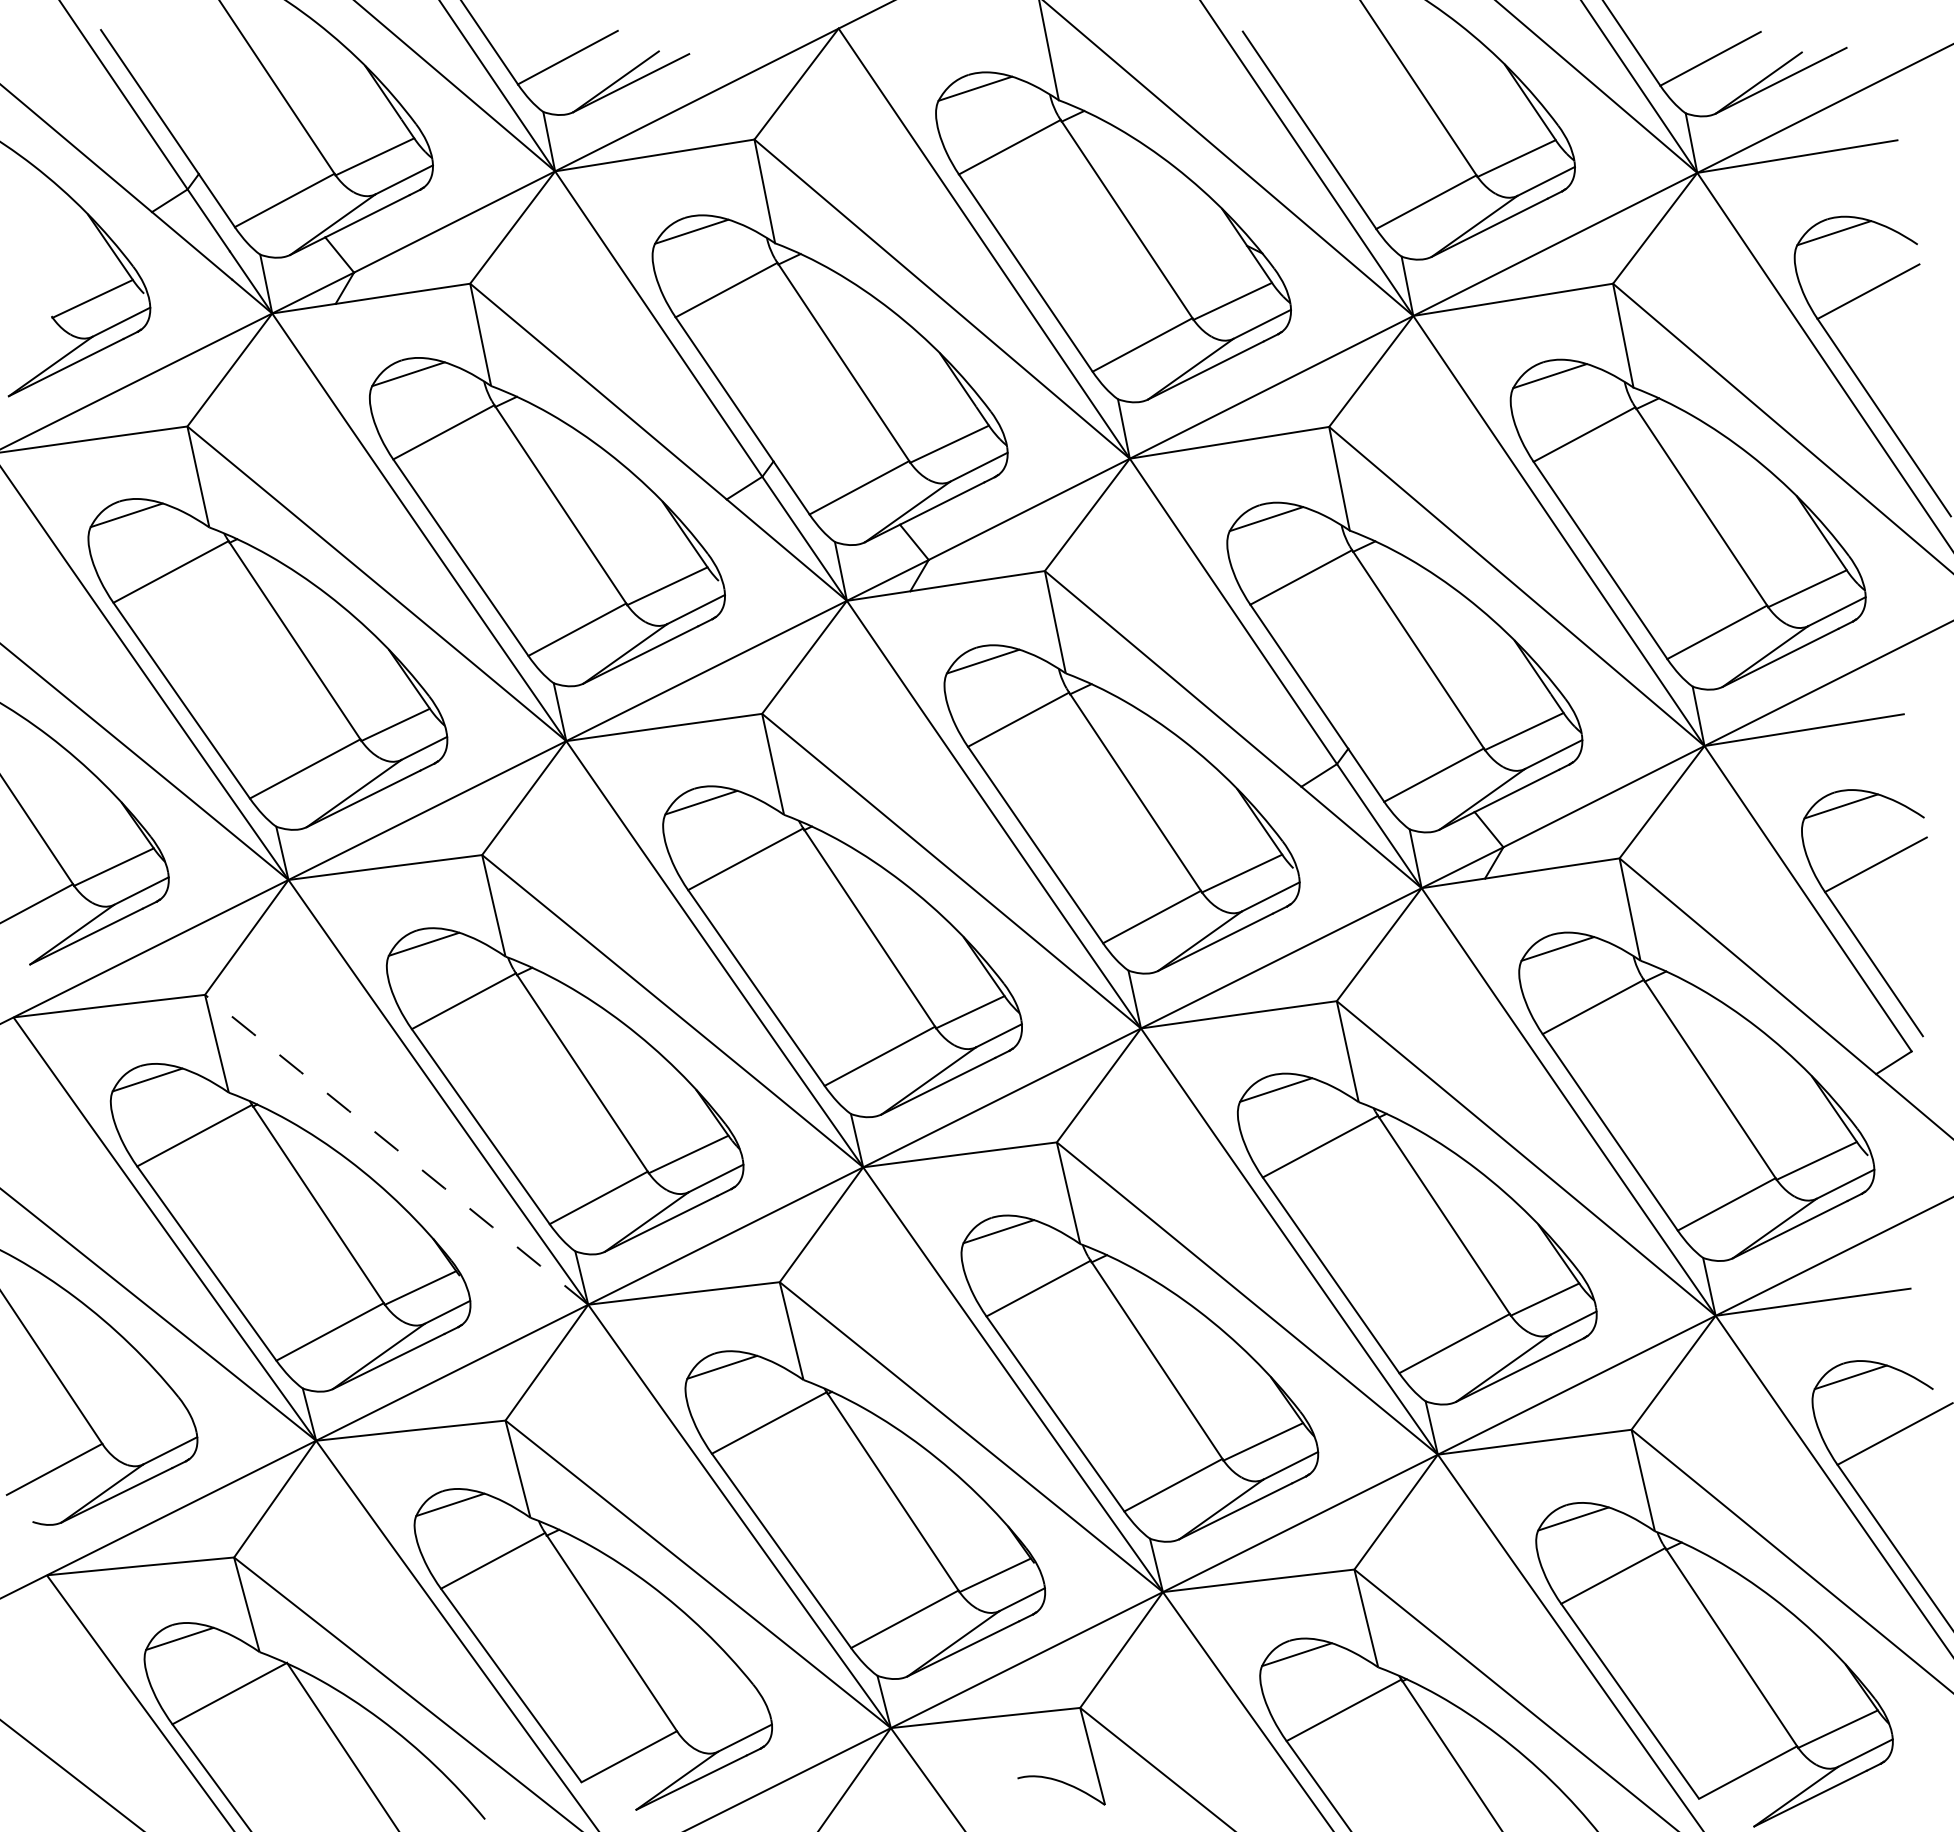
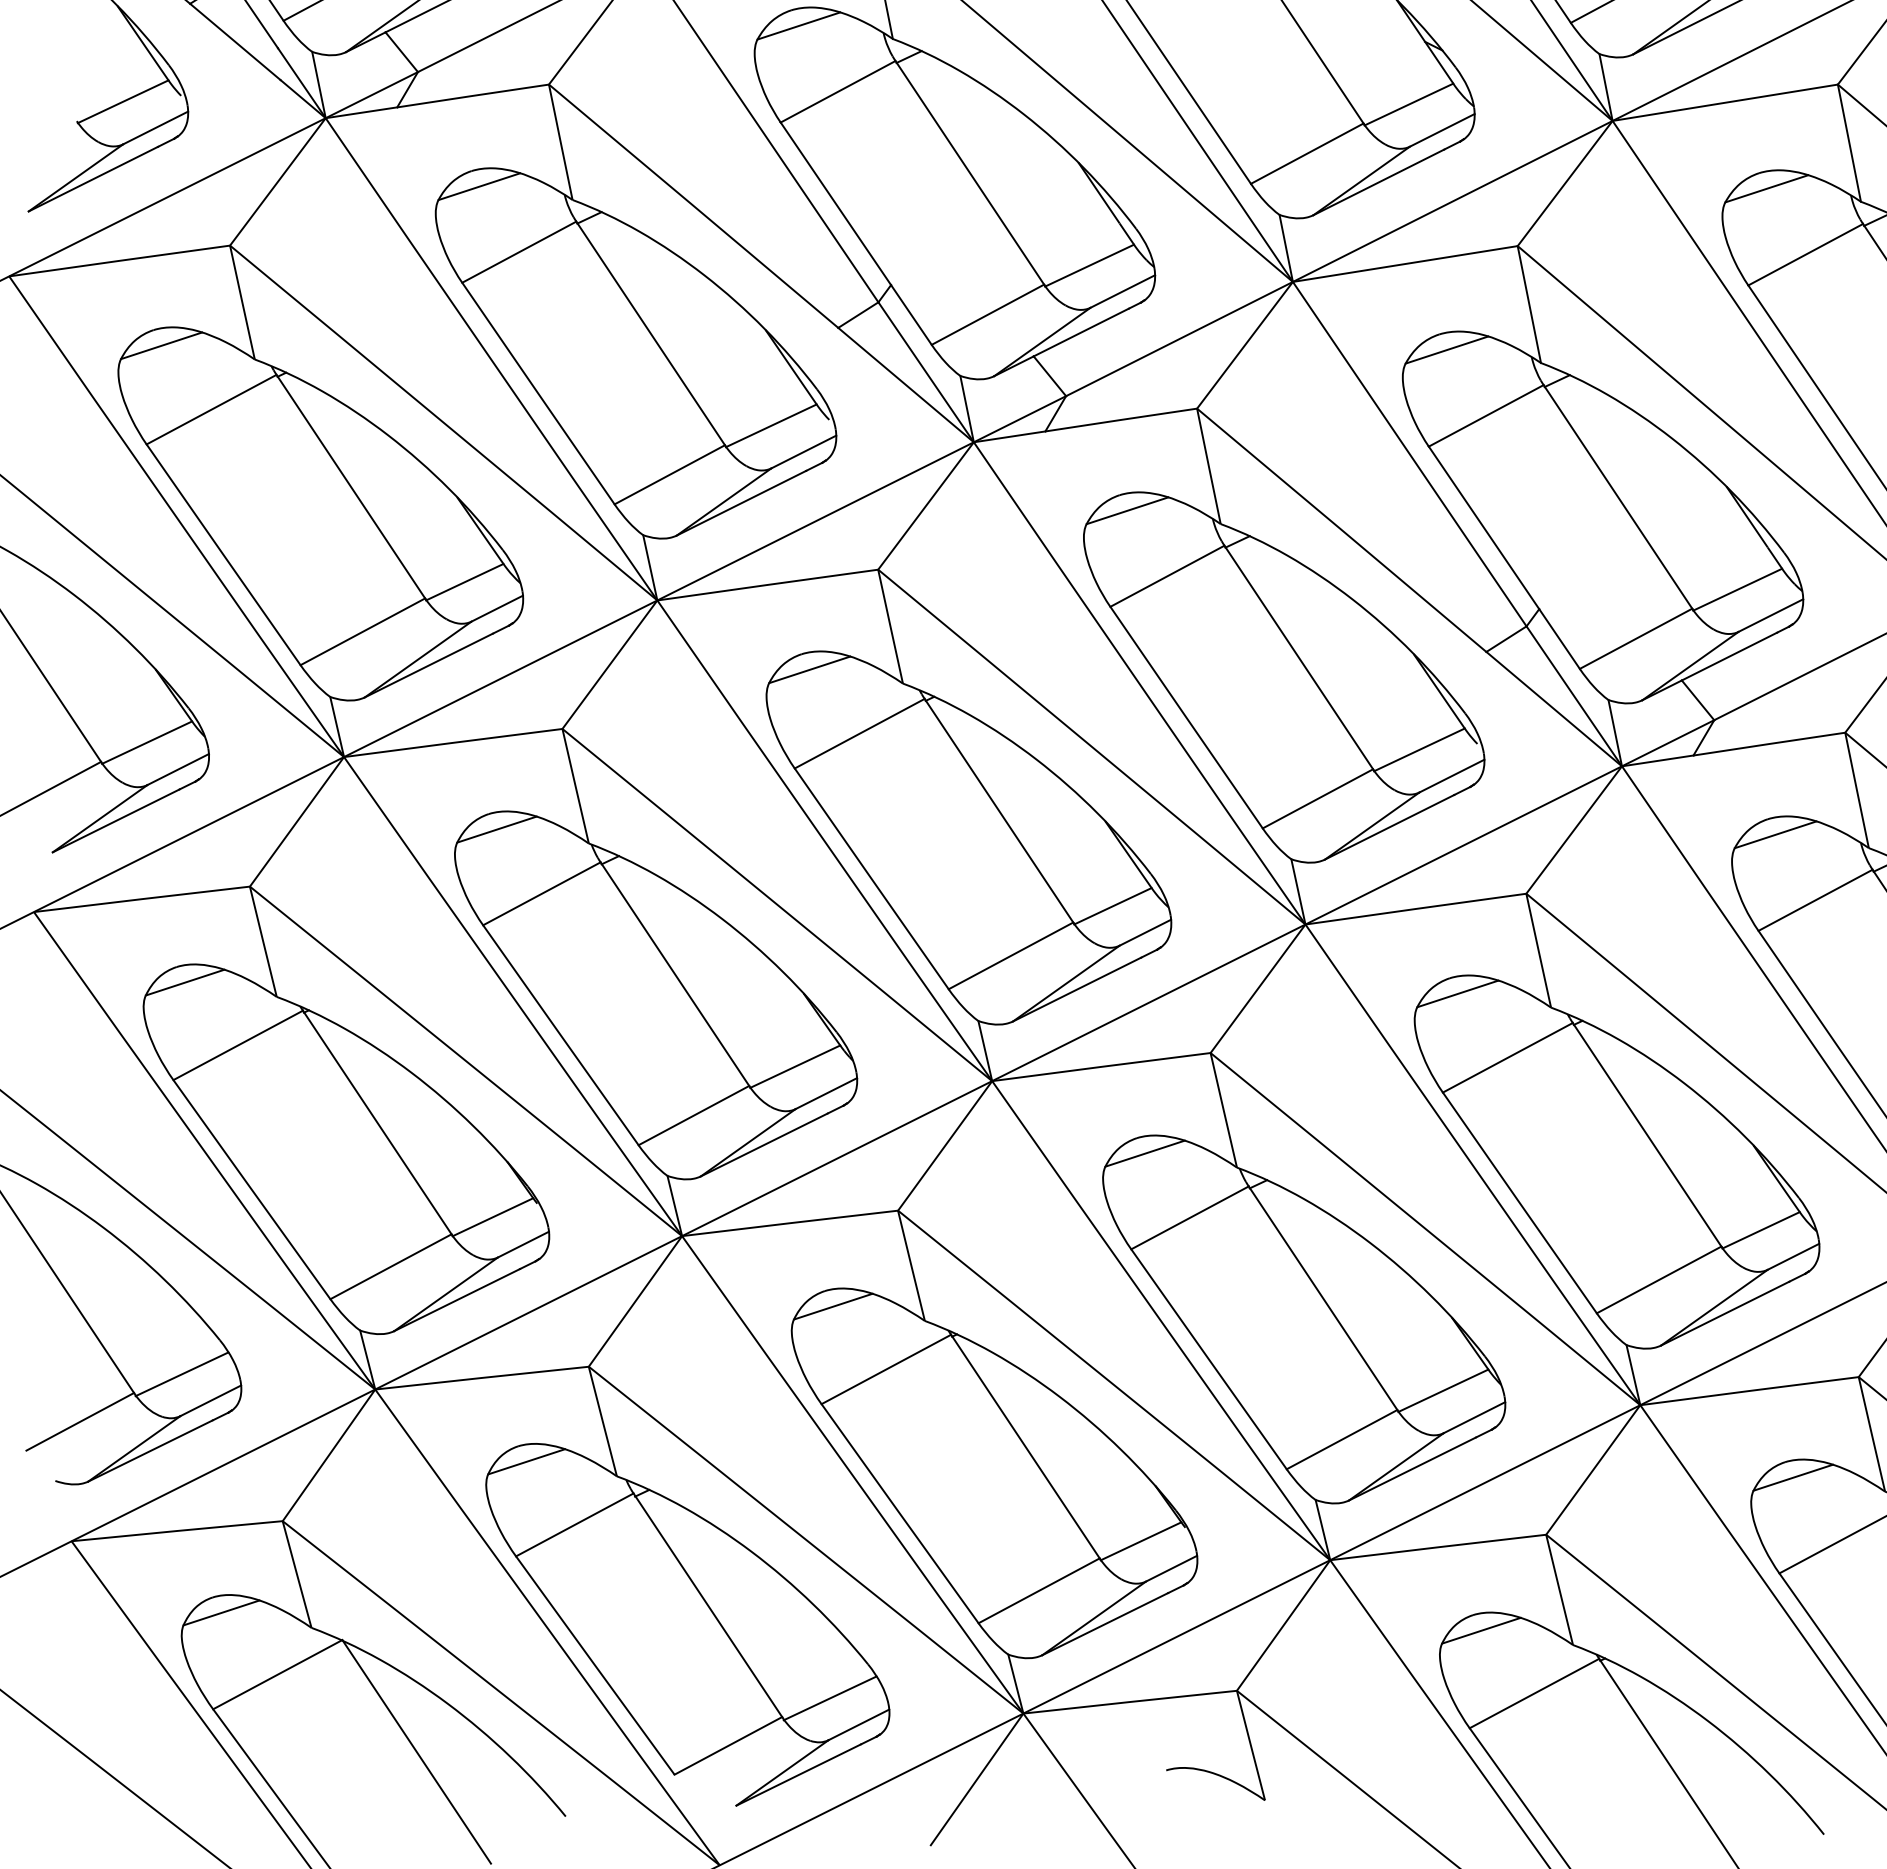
arc: (396, 1149) -> (465, 1061), dashed -> solid
line: (144, 1426) -> (181, 1373), added
line: (719, 1714) -> (830, 1698), added

